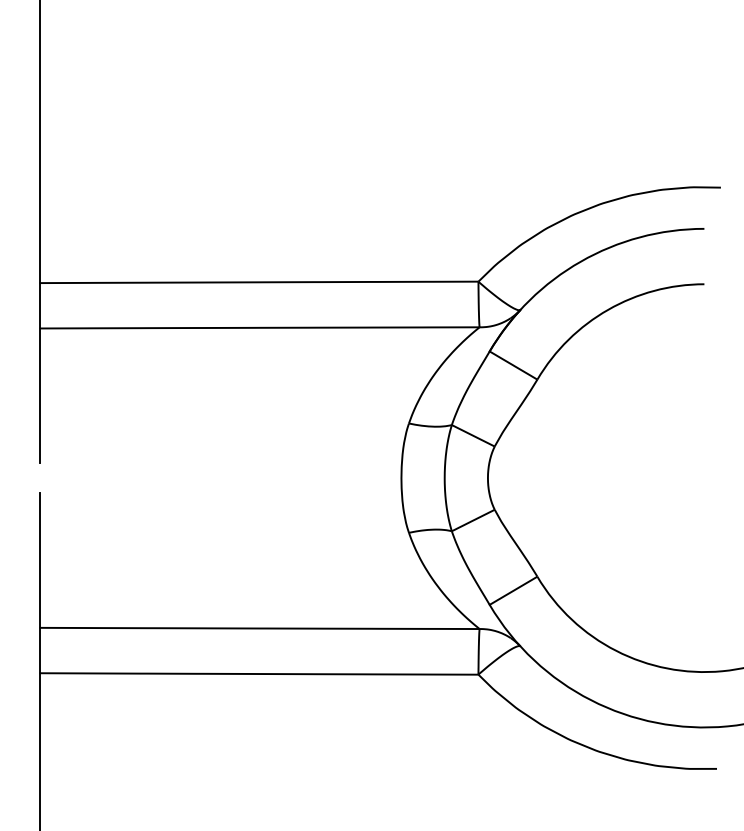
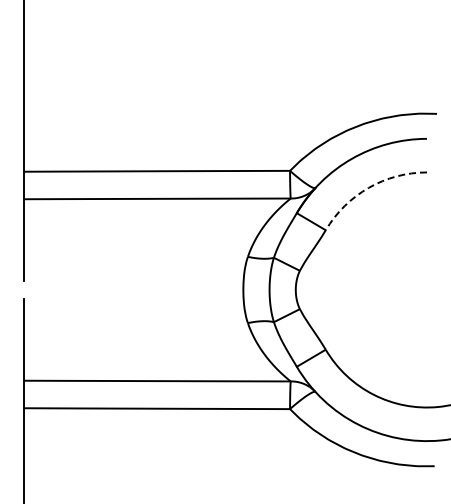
arc: (607, 309) -> (368, 187), solid -> dashed

